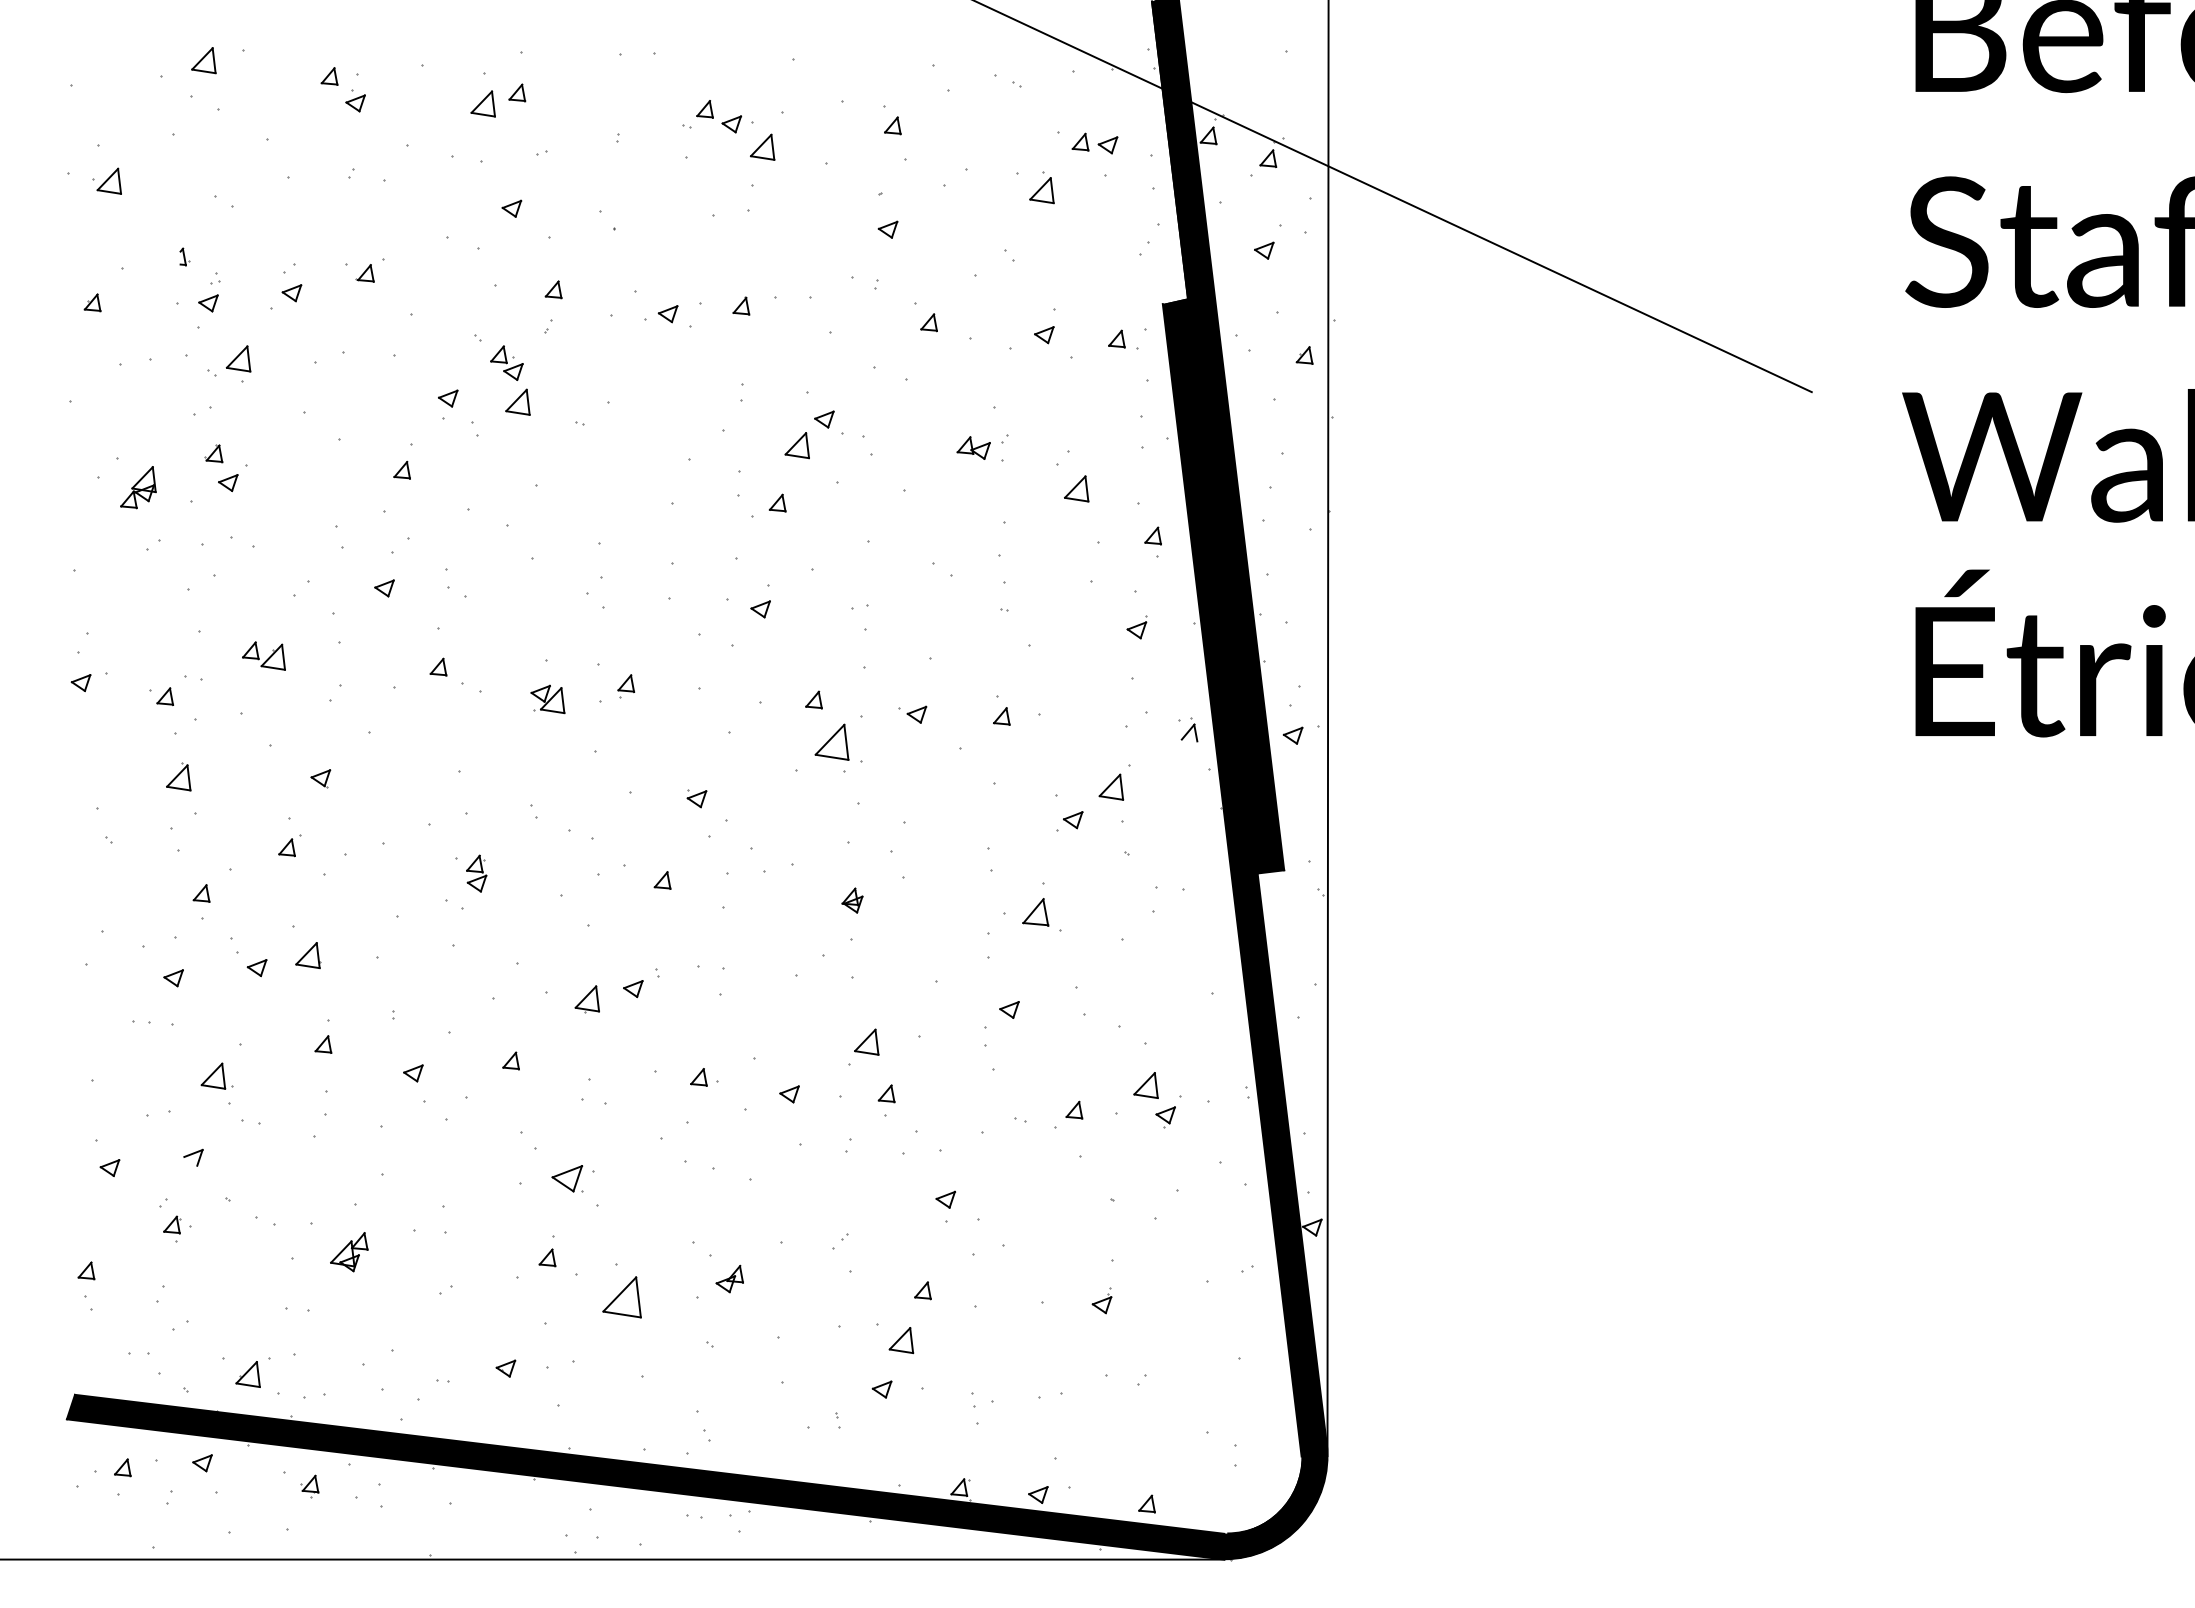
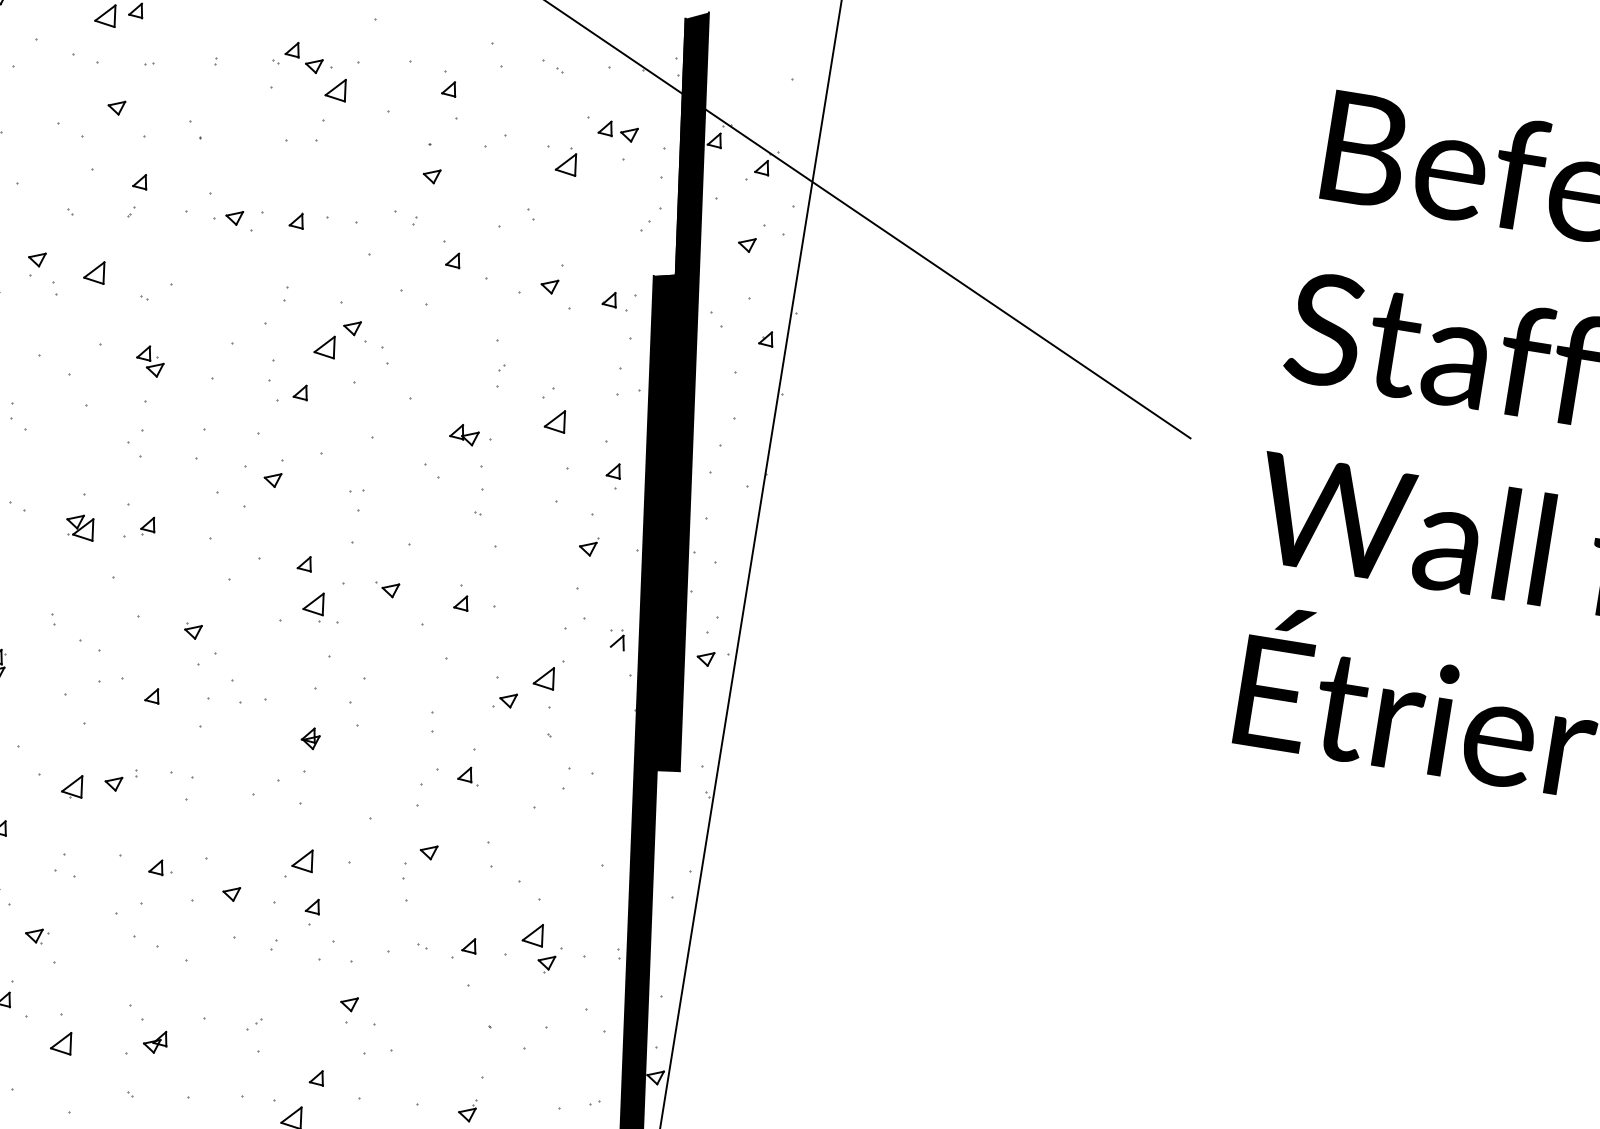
part: (506, 362) -> (150, 360), moved
part: (973, 447) -> (464, 434), moved
part: (831, 747) -> (313, 606), size x0.71
part: (1041, 914) -> (468, 775), size x0.62
part: (573, 1178) -> (37, 935), size x0.62
part: (621, 1296) -> (61, 1041), size x0.62

